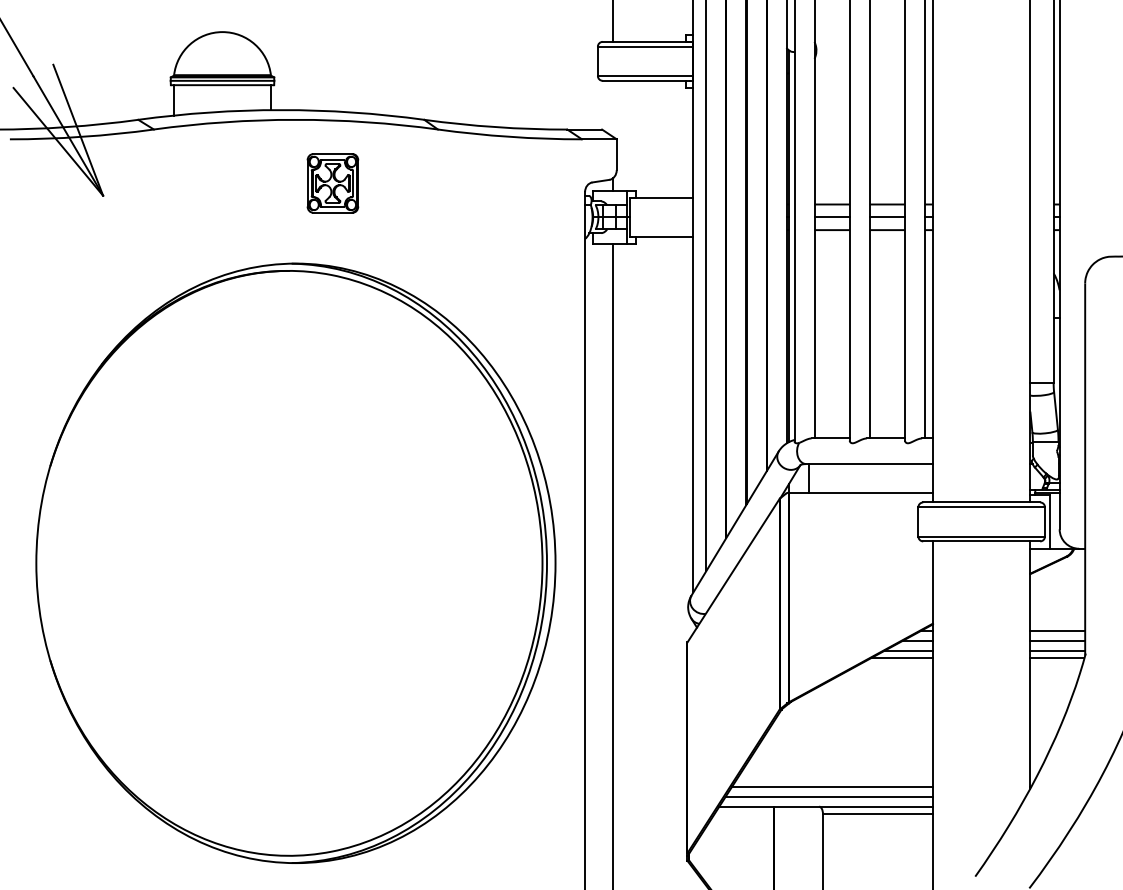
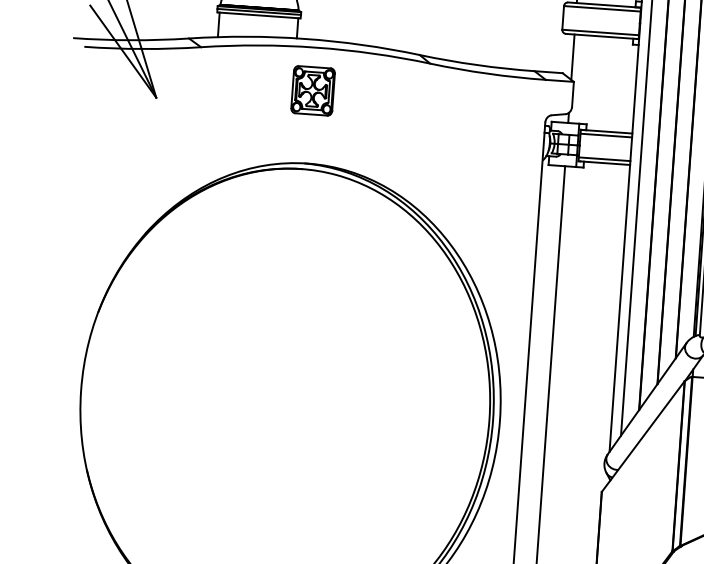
line: (613, 108) -> (573, 56), added
part: (332, 183) -> (312, 90), moved
line: (661, 202) -> (606, 135), added
line: (661, 232) -> (604, 159), added

